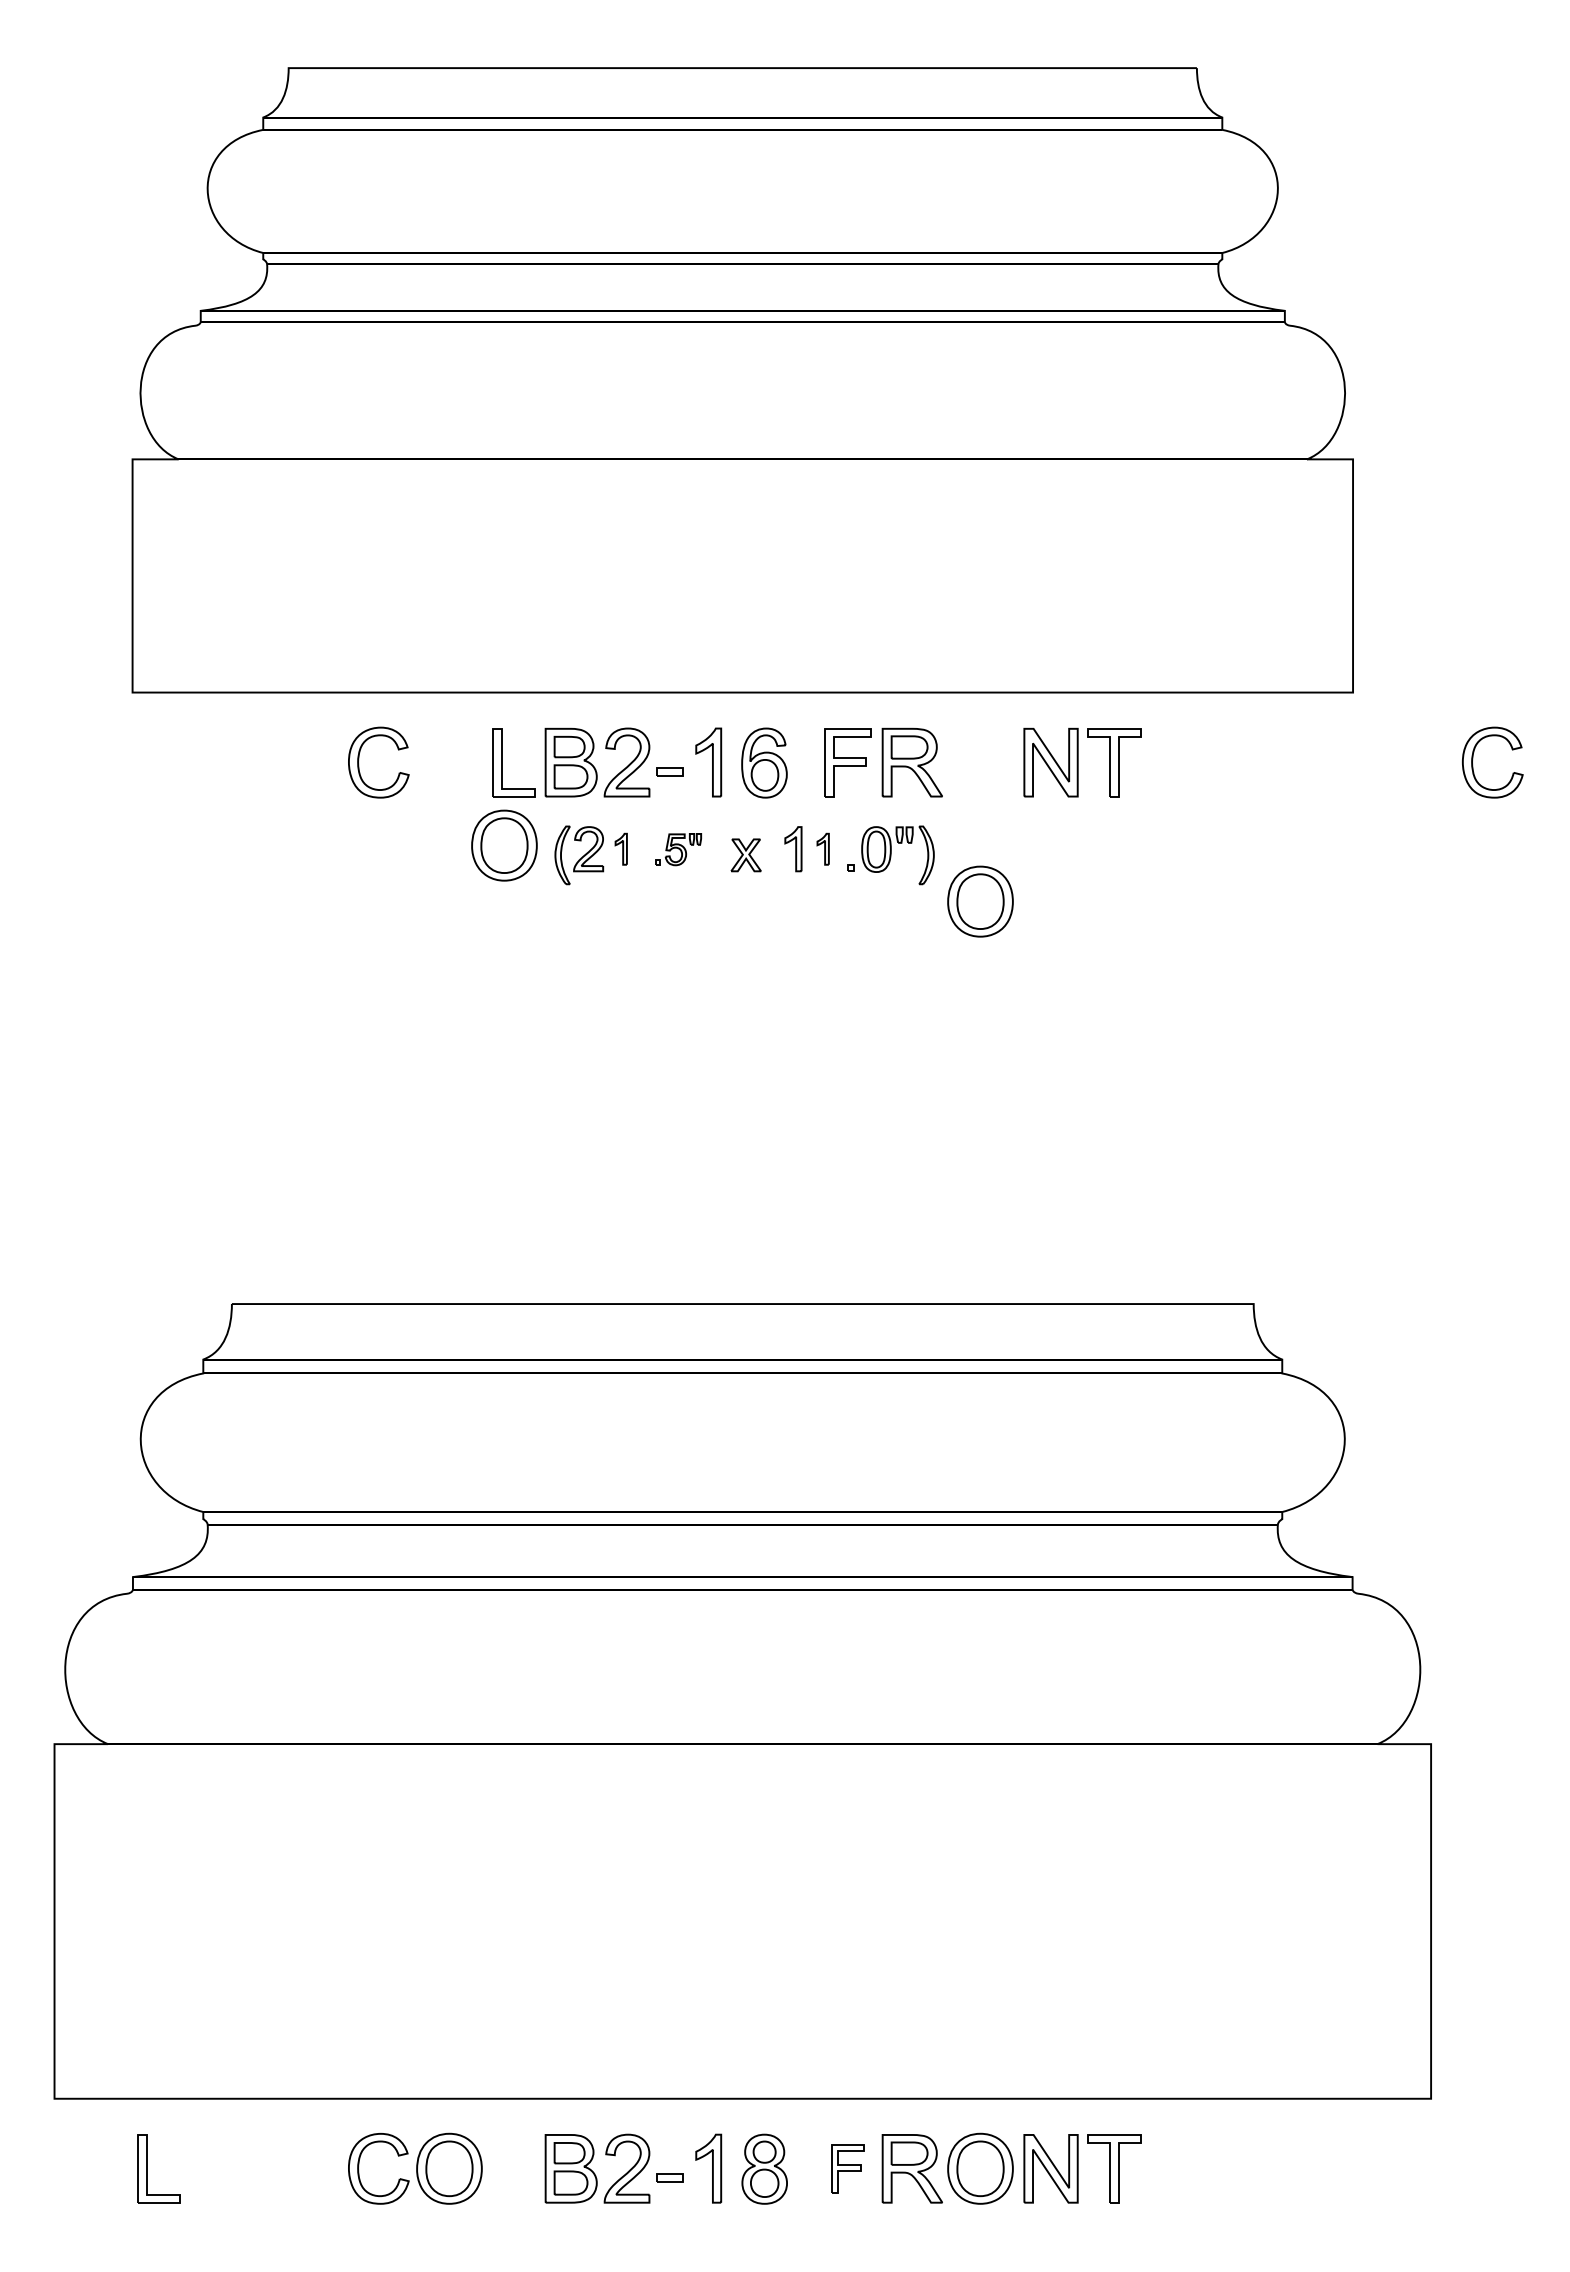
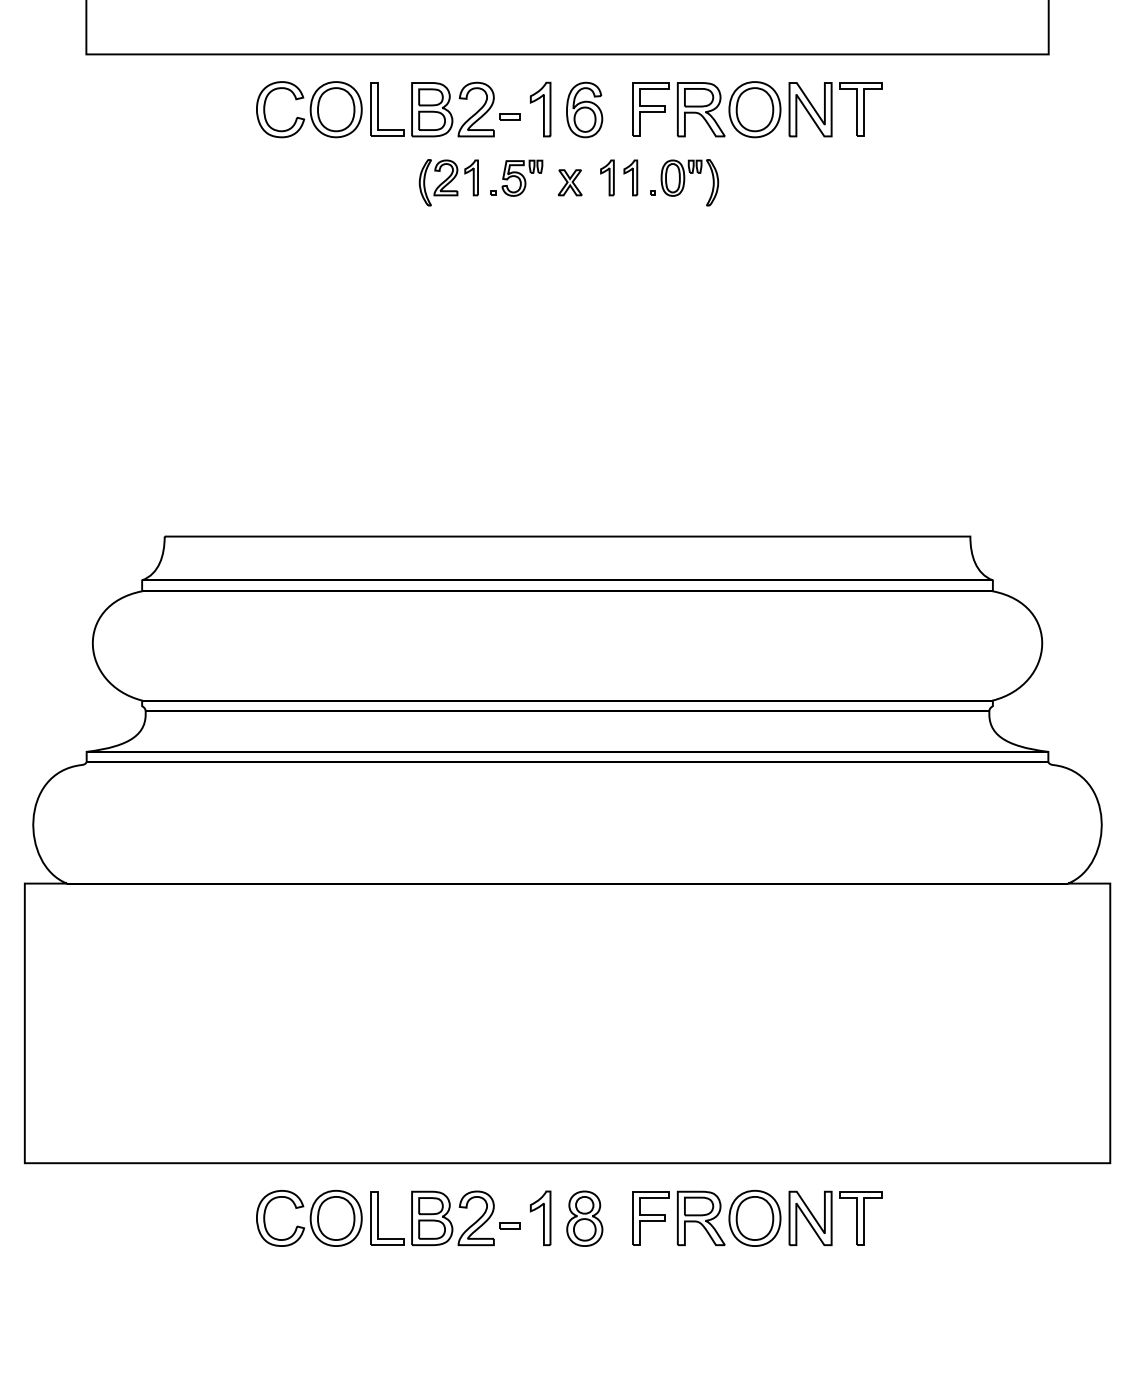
part: (504, 845) -> (336, 109), moved
part: (621, 849) -> (471, 178), size x1.43
part: (678, 849) -> (516, 178), size x1.43
part: (823, 849) -> (631, 178), size x1.43
part: (980, 901) -> (754, 109), moved
part: (147, 2168) -> (378, 1218), moved
part: (847, 2168) -> (650, 1218), size x1.43

